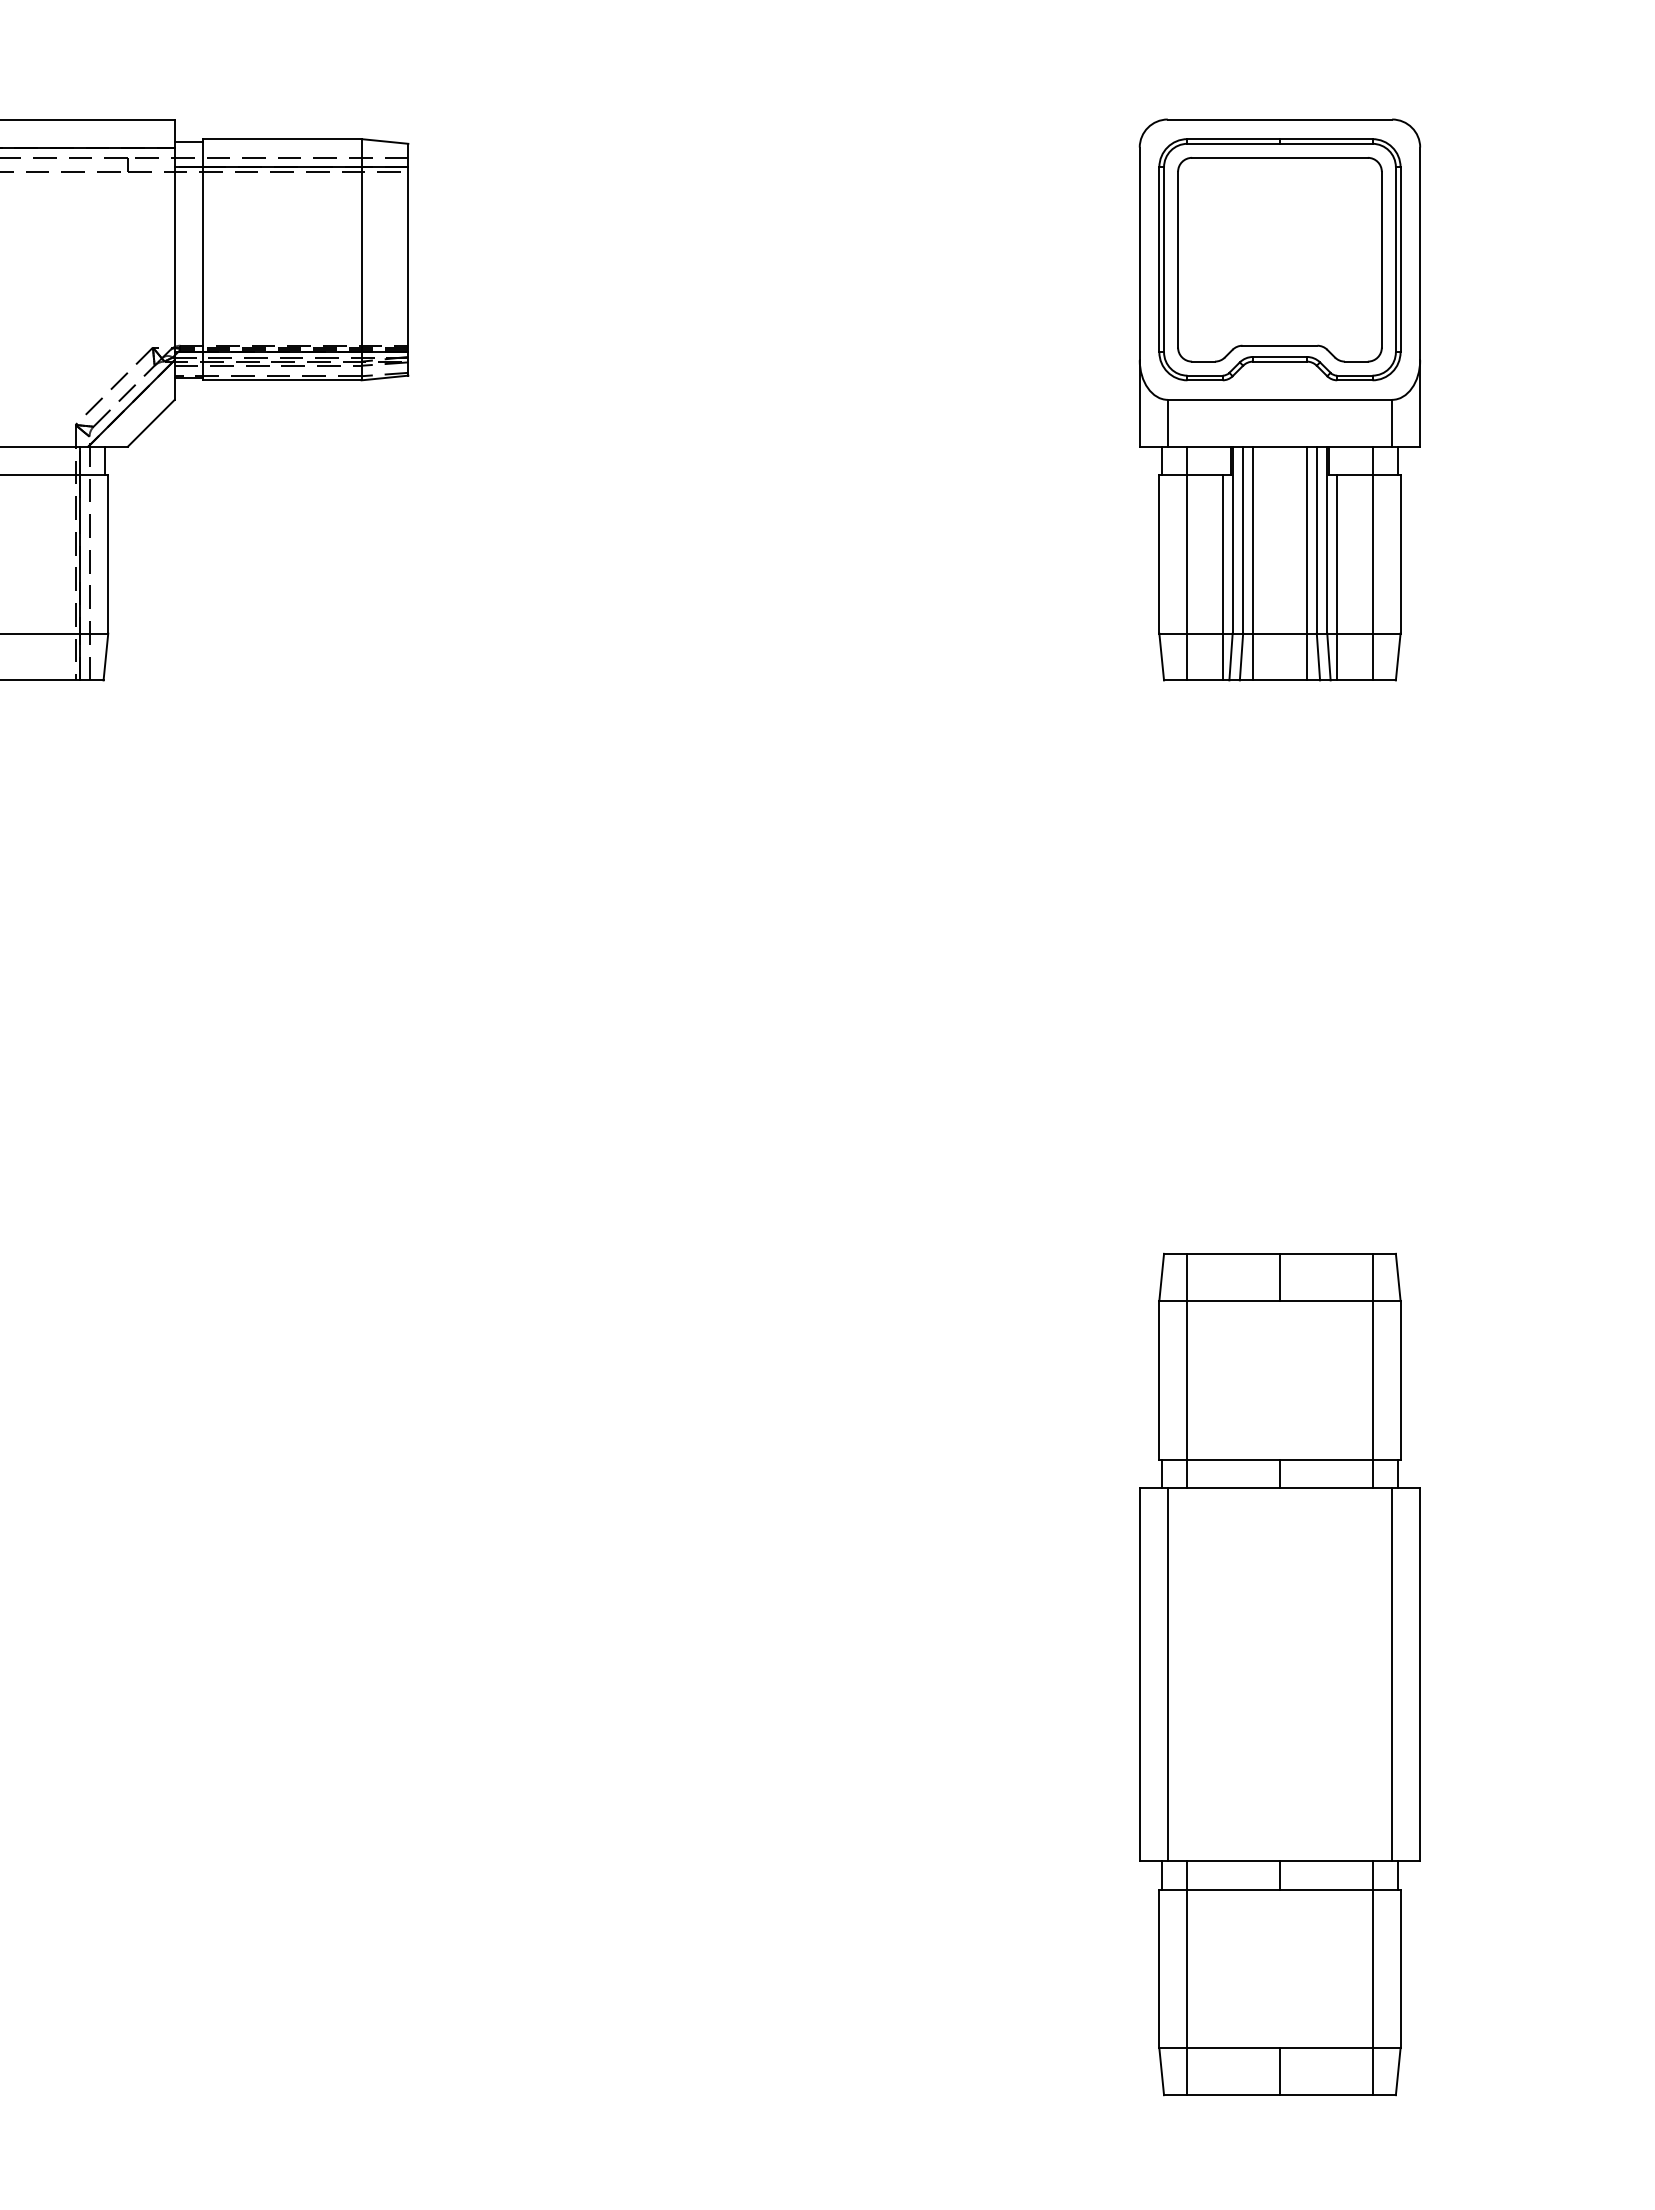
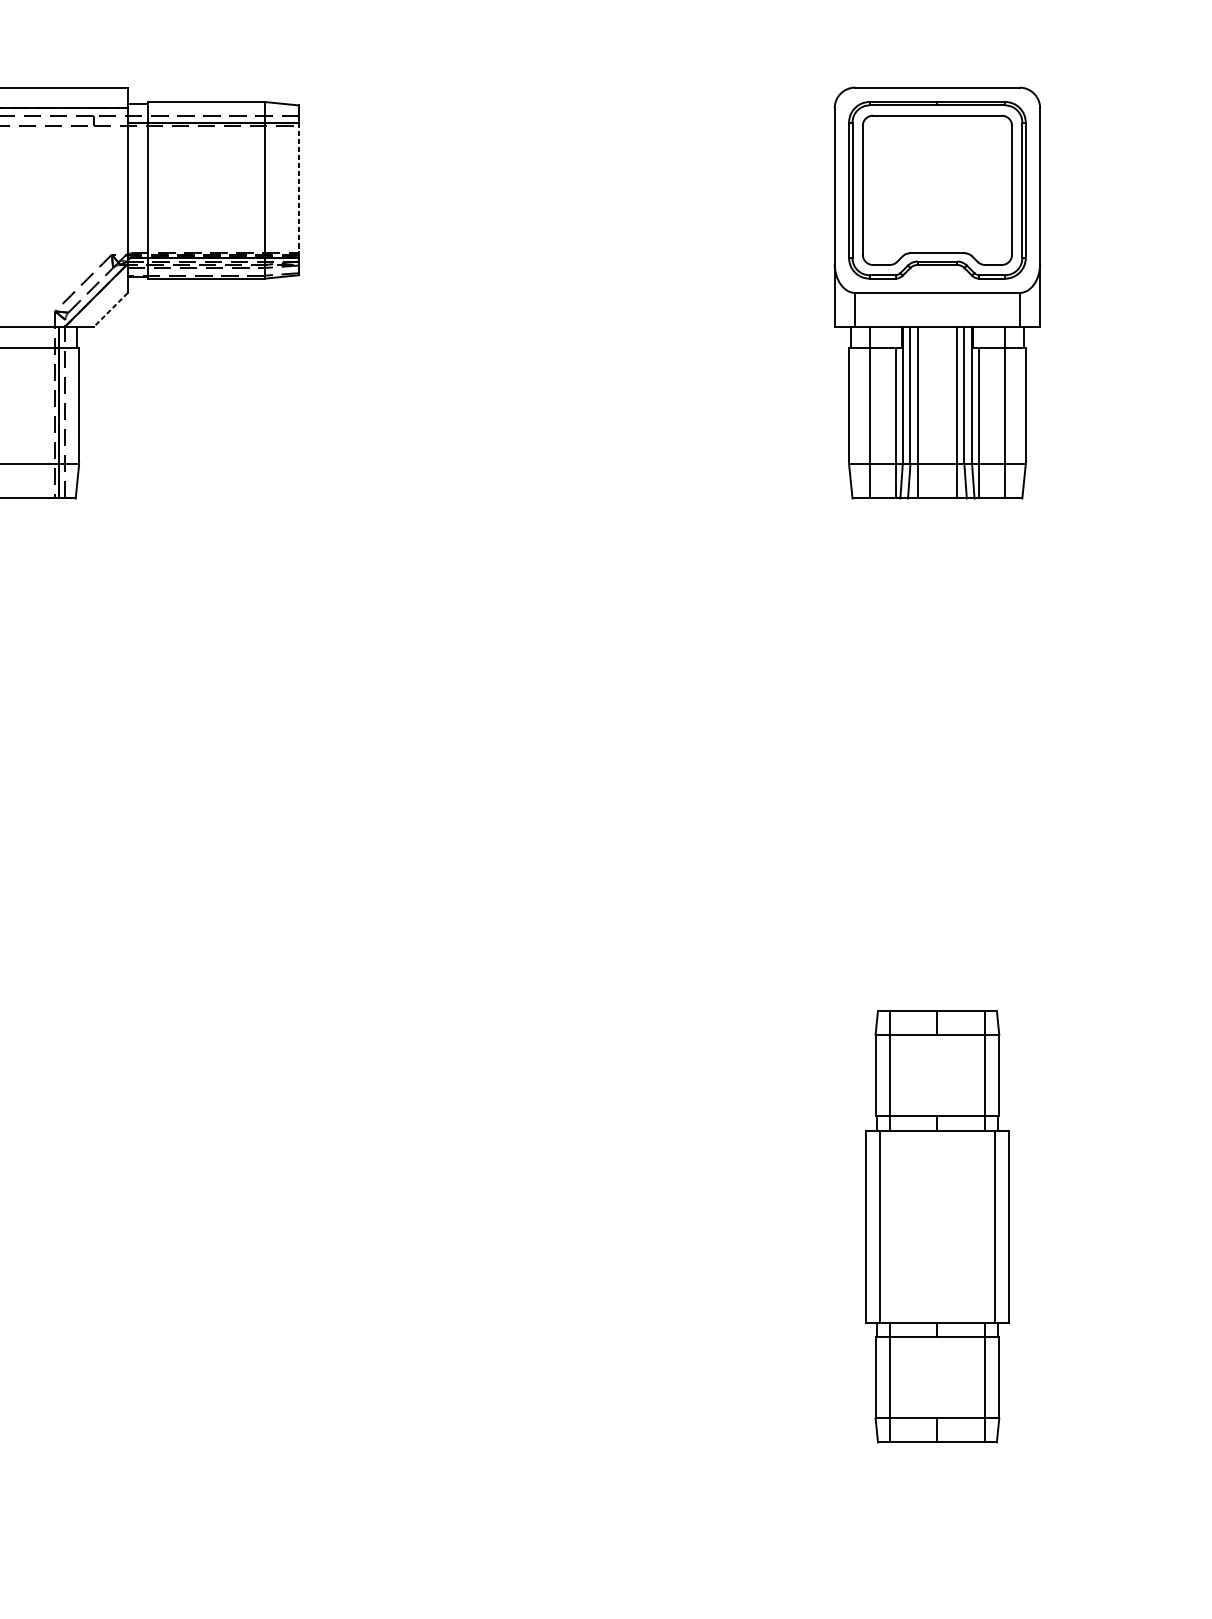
line: (408, 259) -> (299, 190), solid -> dashed
line: (150, 423) -> (110, 310), solid -> dashed
part: (1279, 1674) -> (937, 1226), size x0.7

